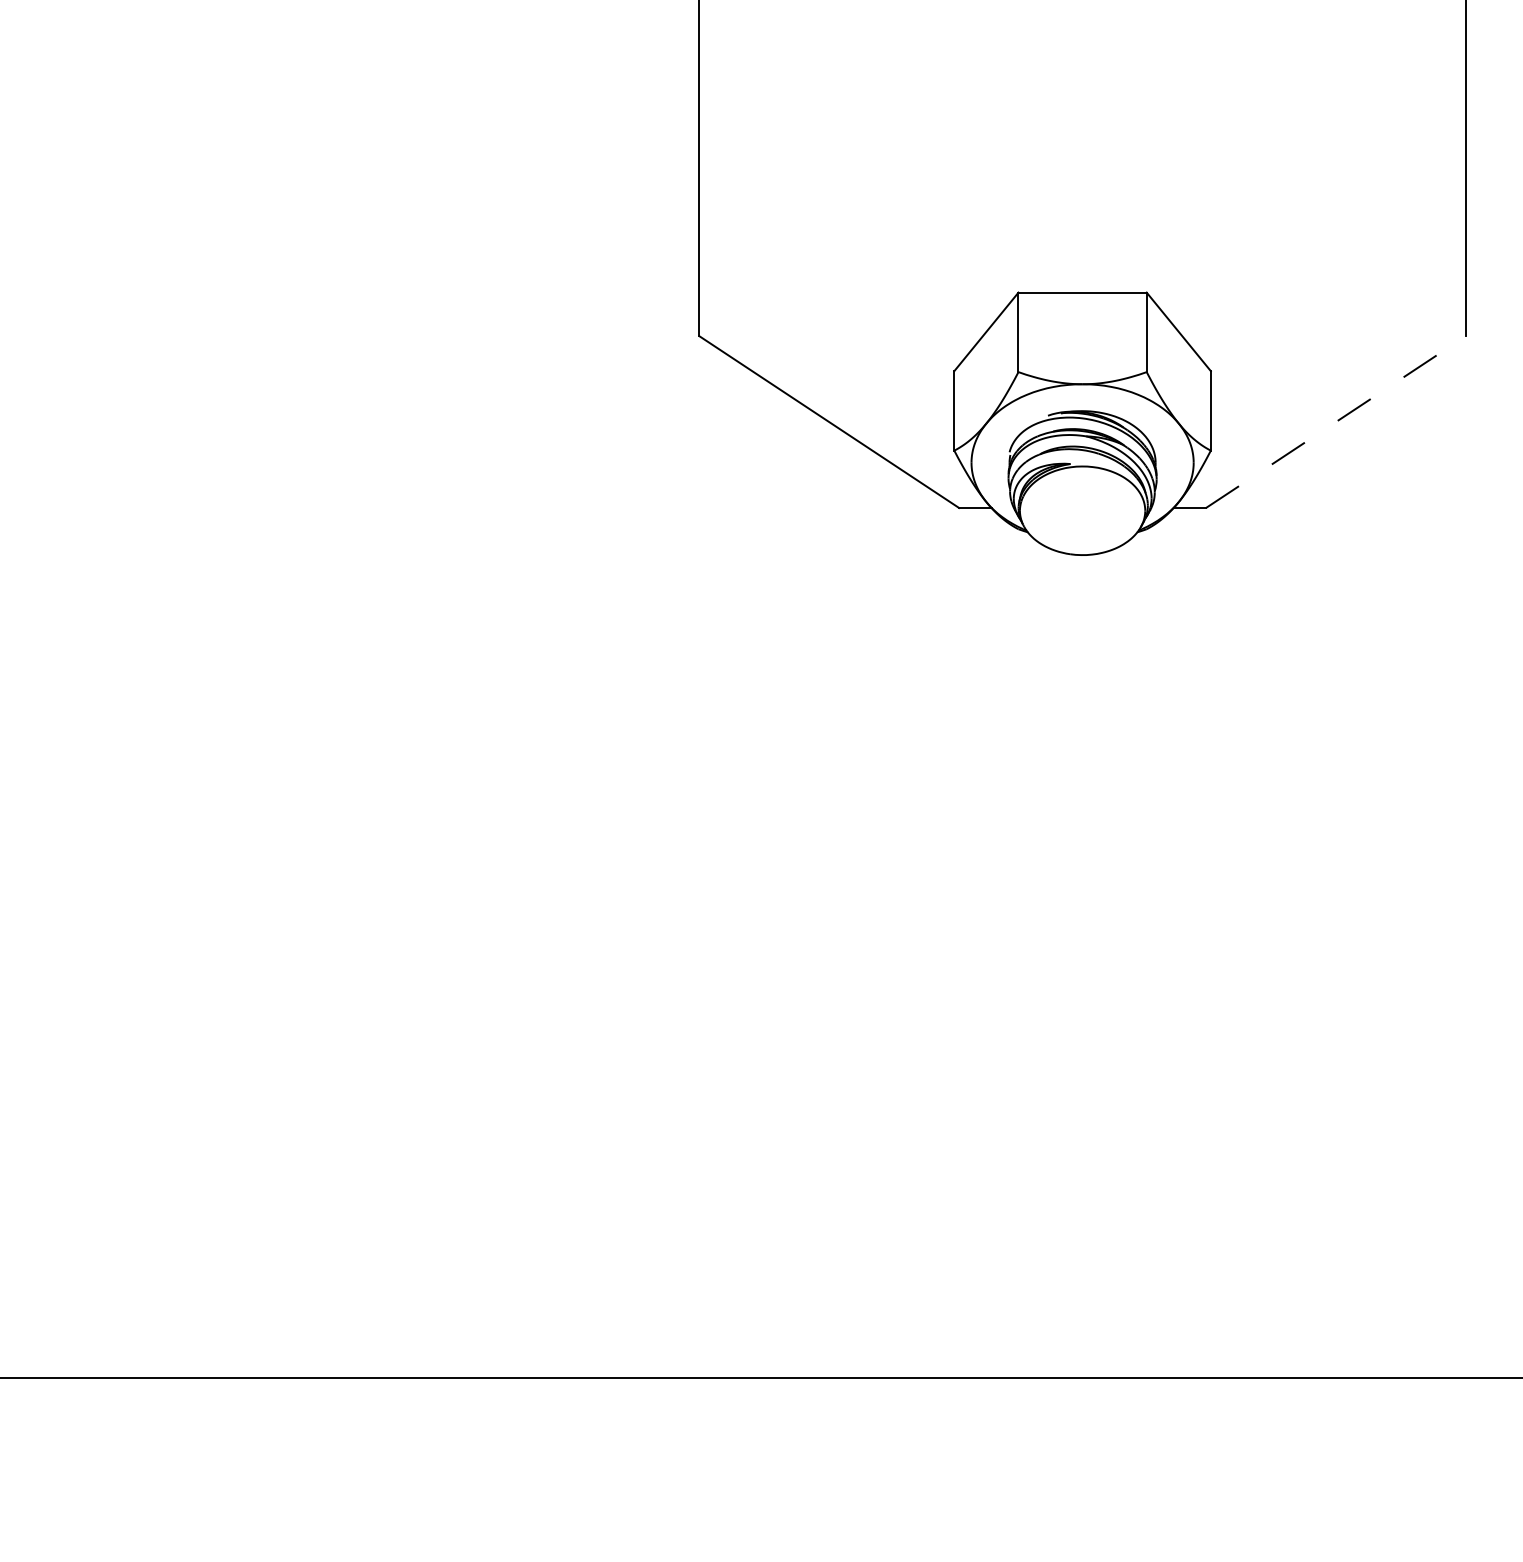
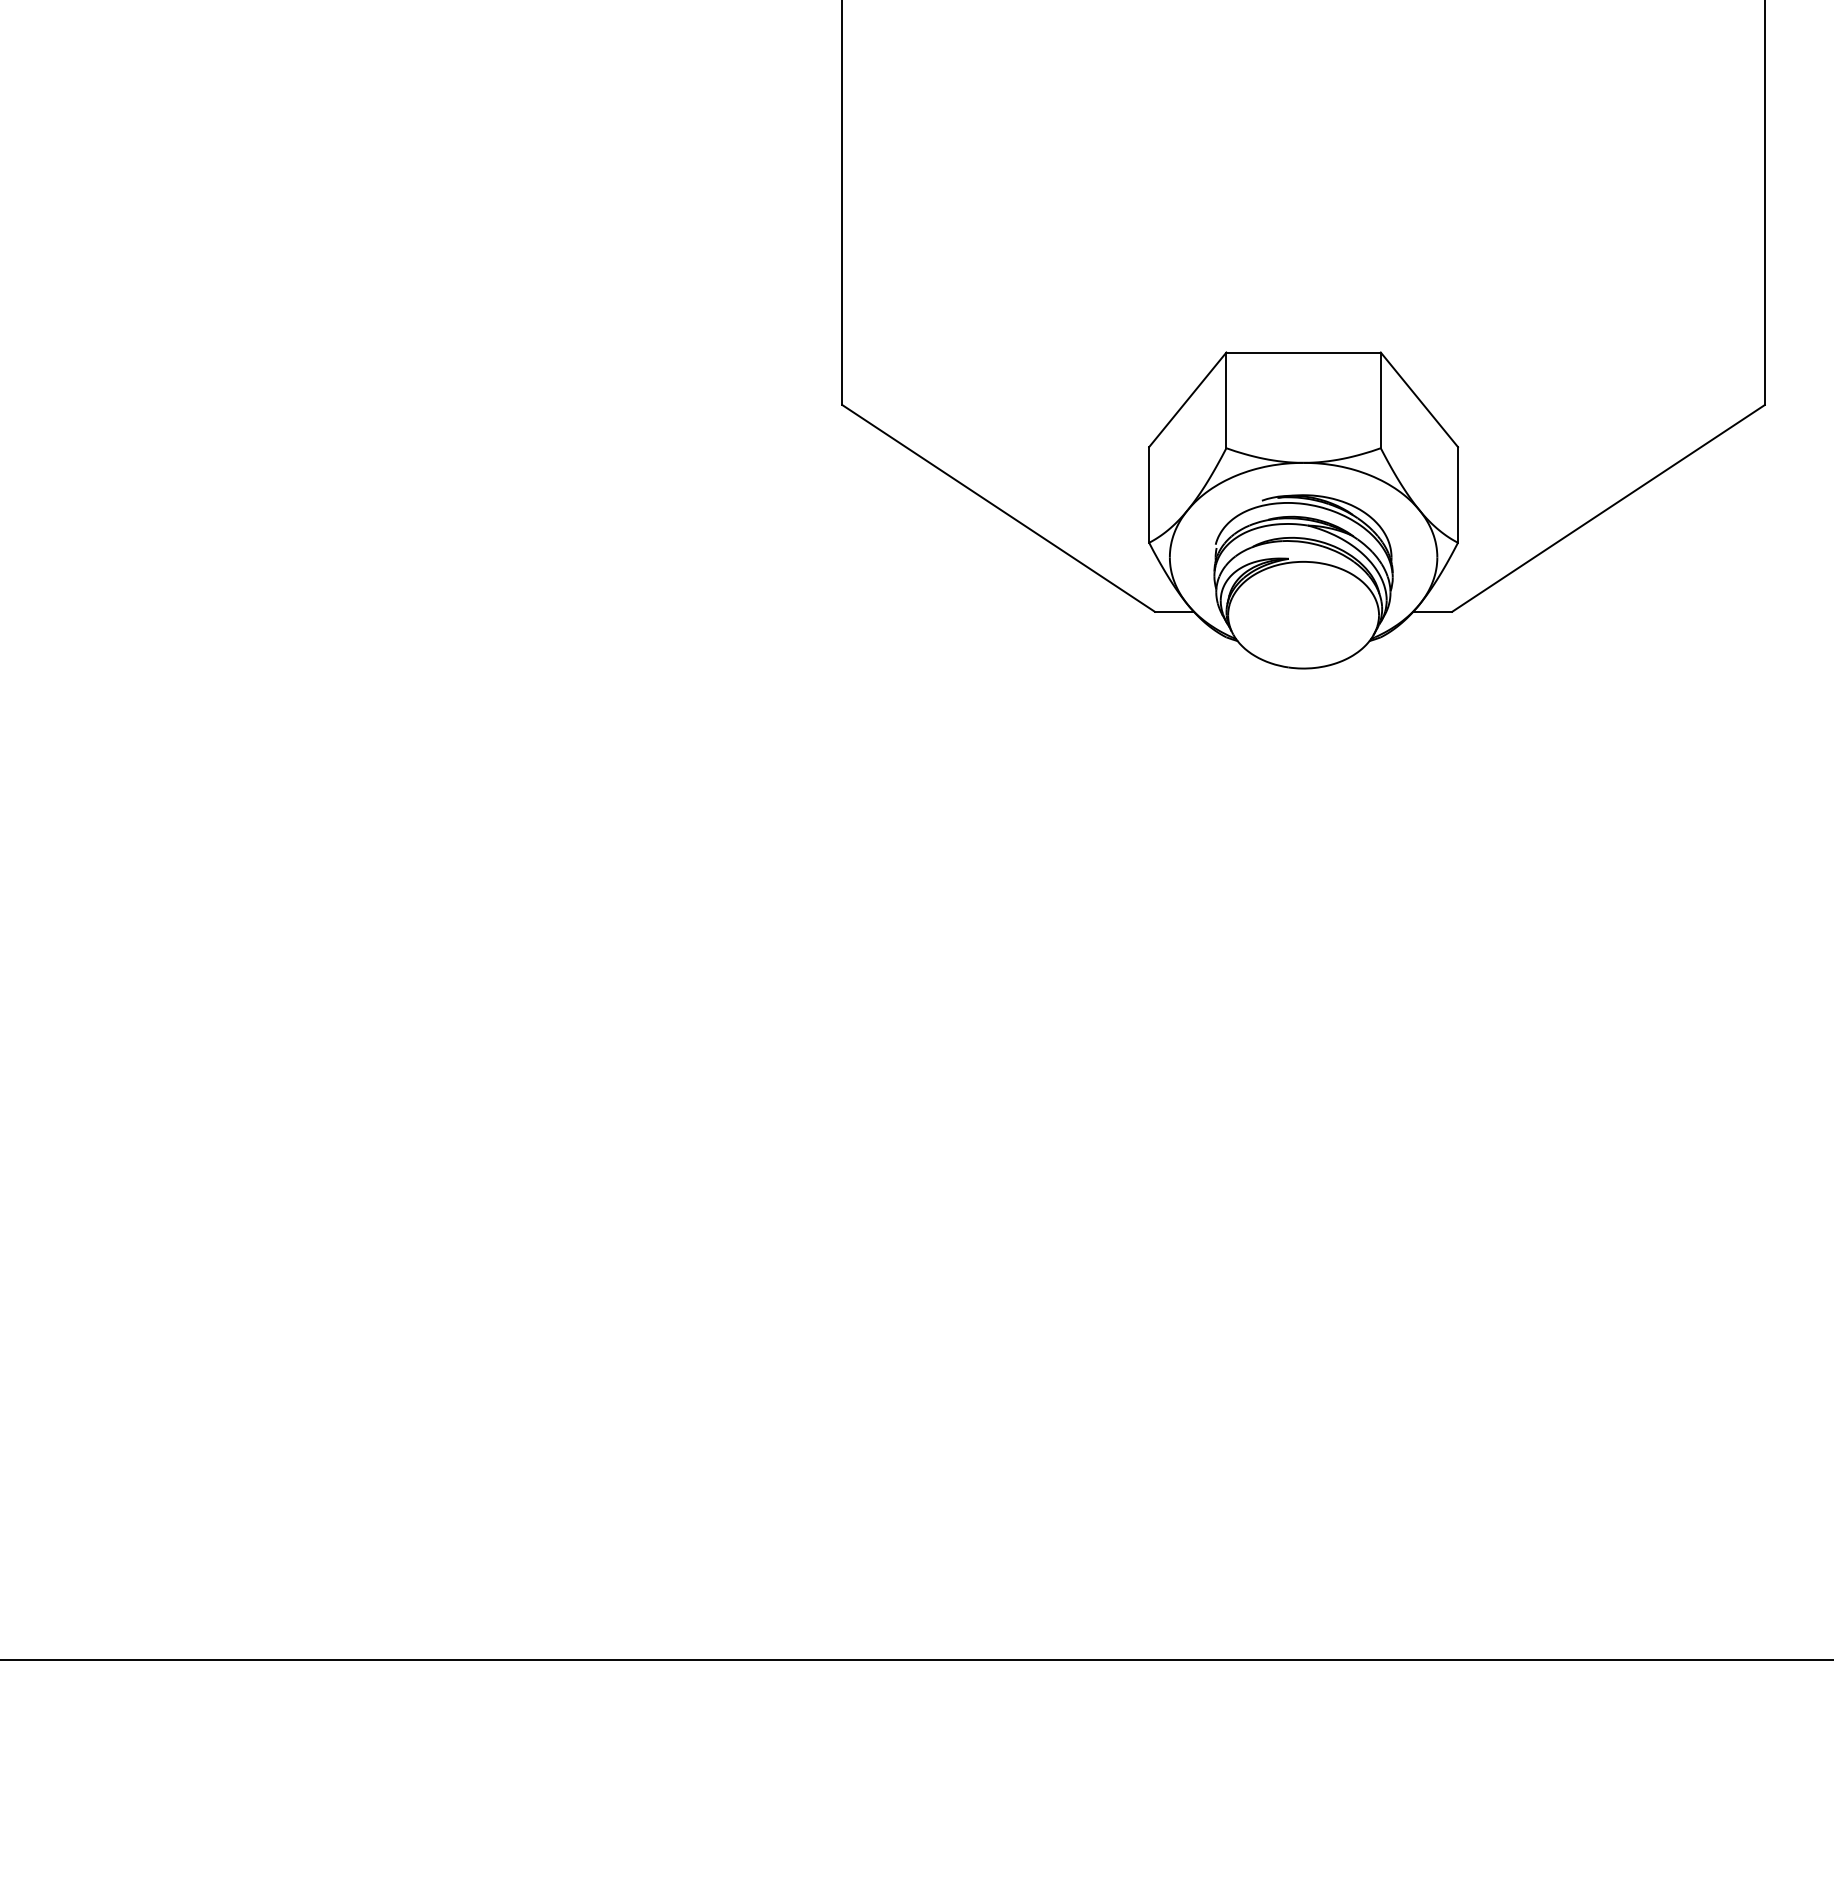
line: (1335, 422) -> (1608, 508), dashed -> solid

